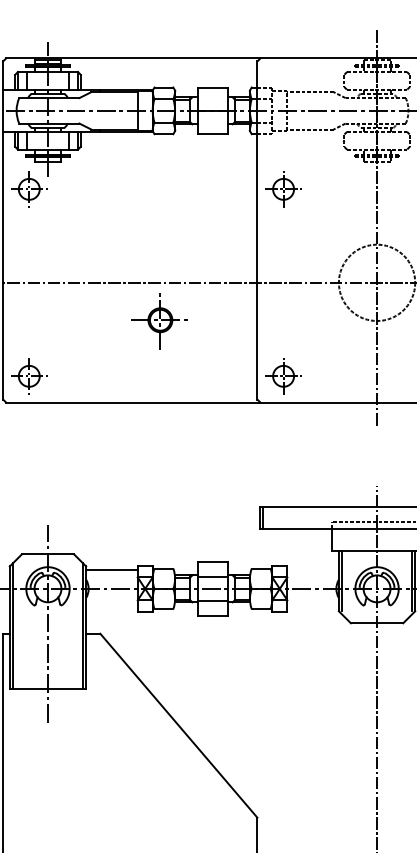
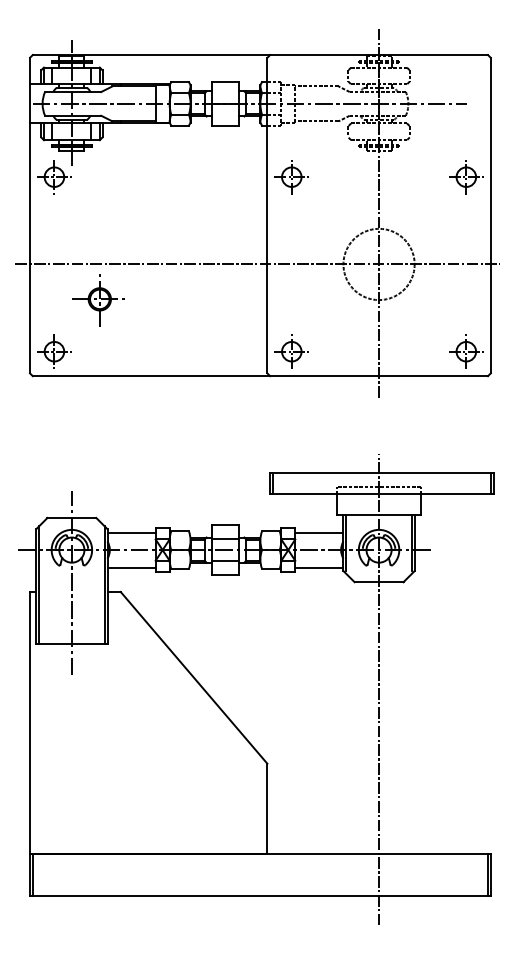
part: (158, 321) -> (98, 300), moved
line: (313, 570) -> (319, 532), added
line: (111, 607) -> (131, 567), added
line: (313, 607) -> (319, 567), added

